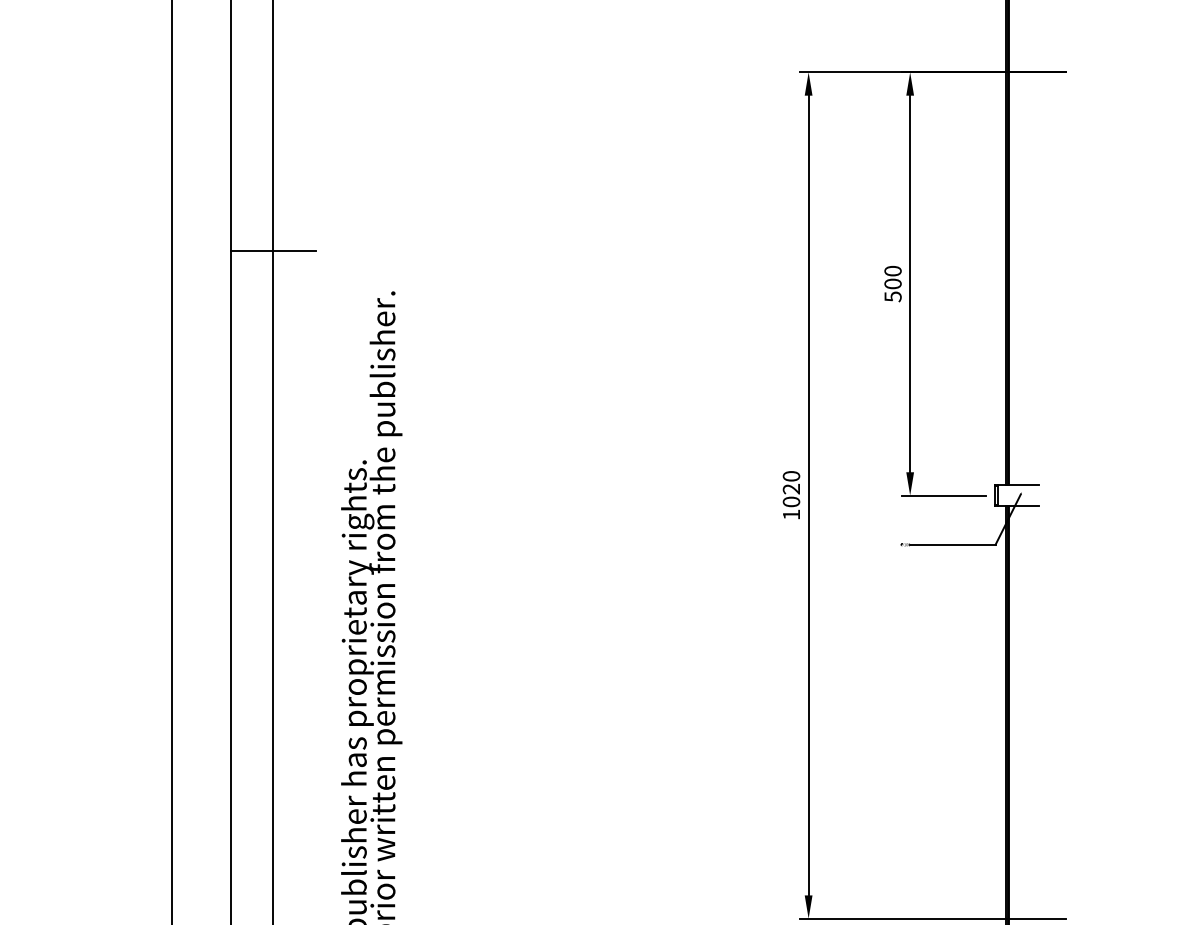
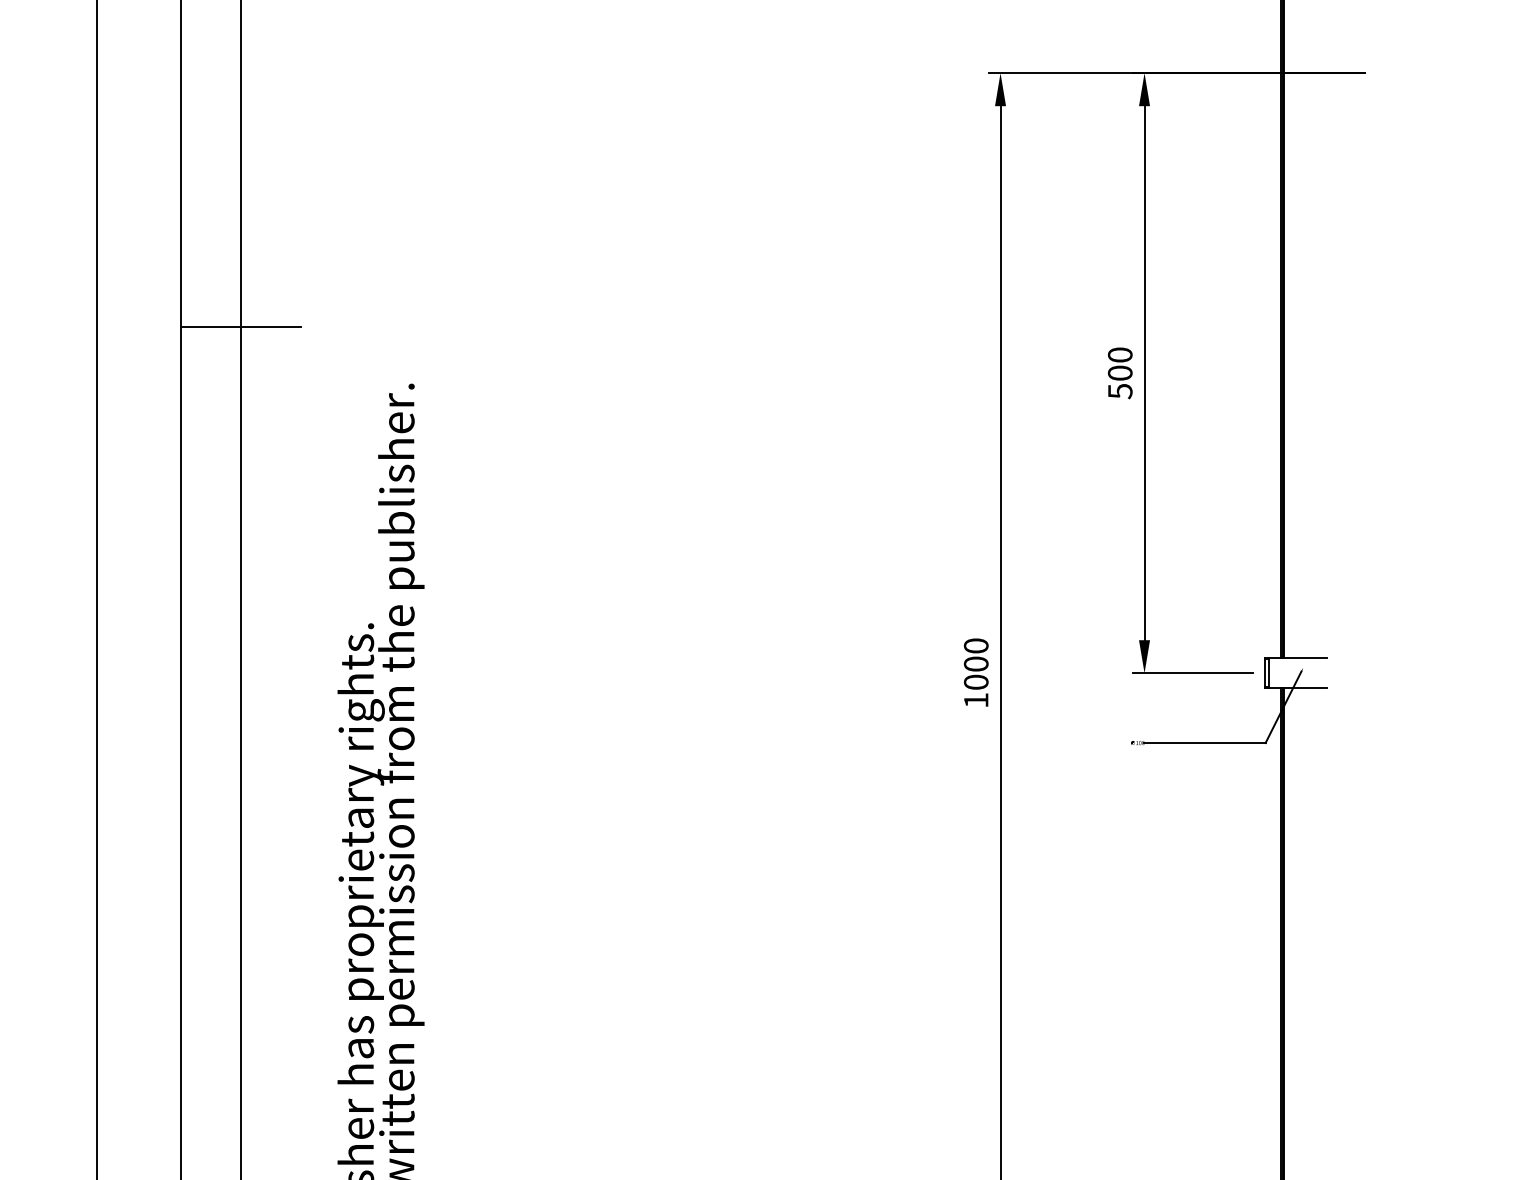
text: (791, 488) -> (976, 663), 1020 -> 1000

